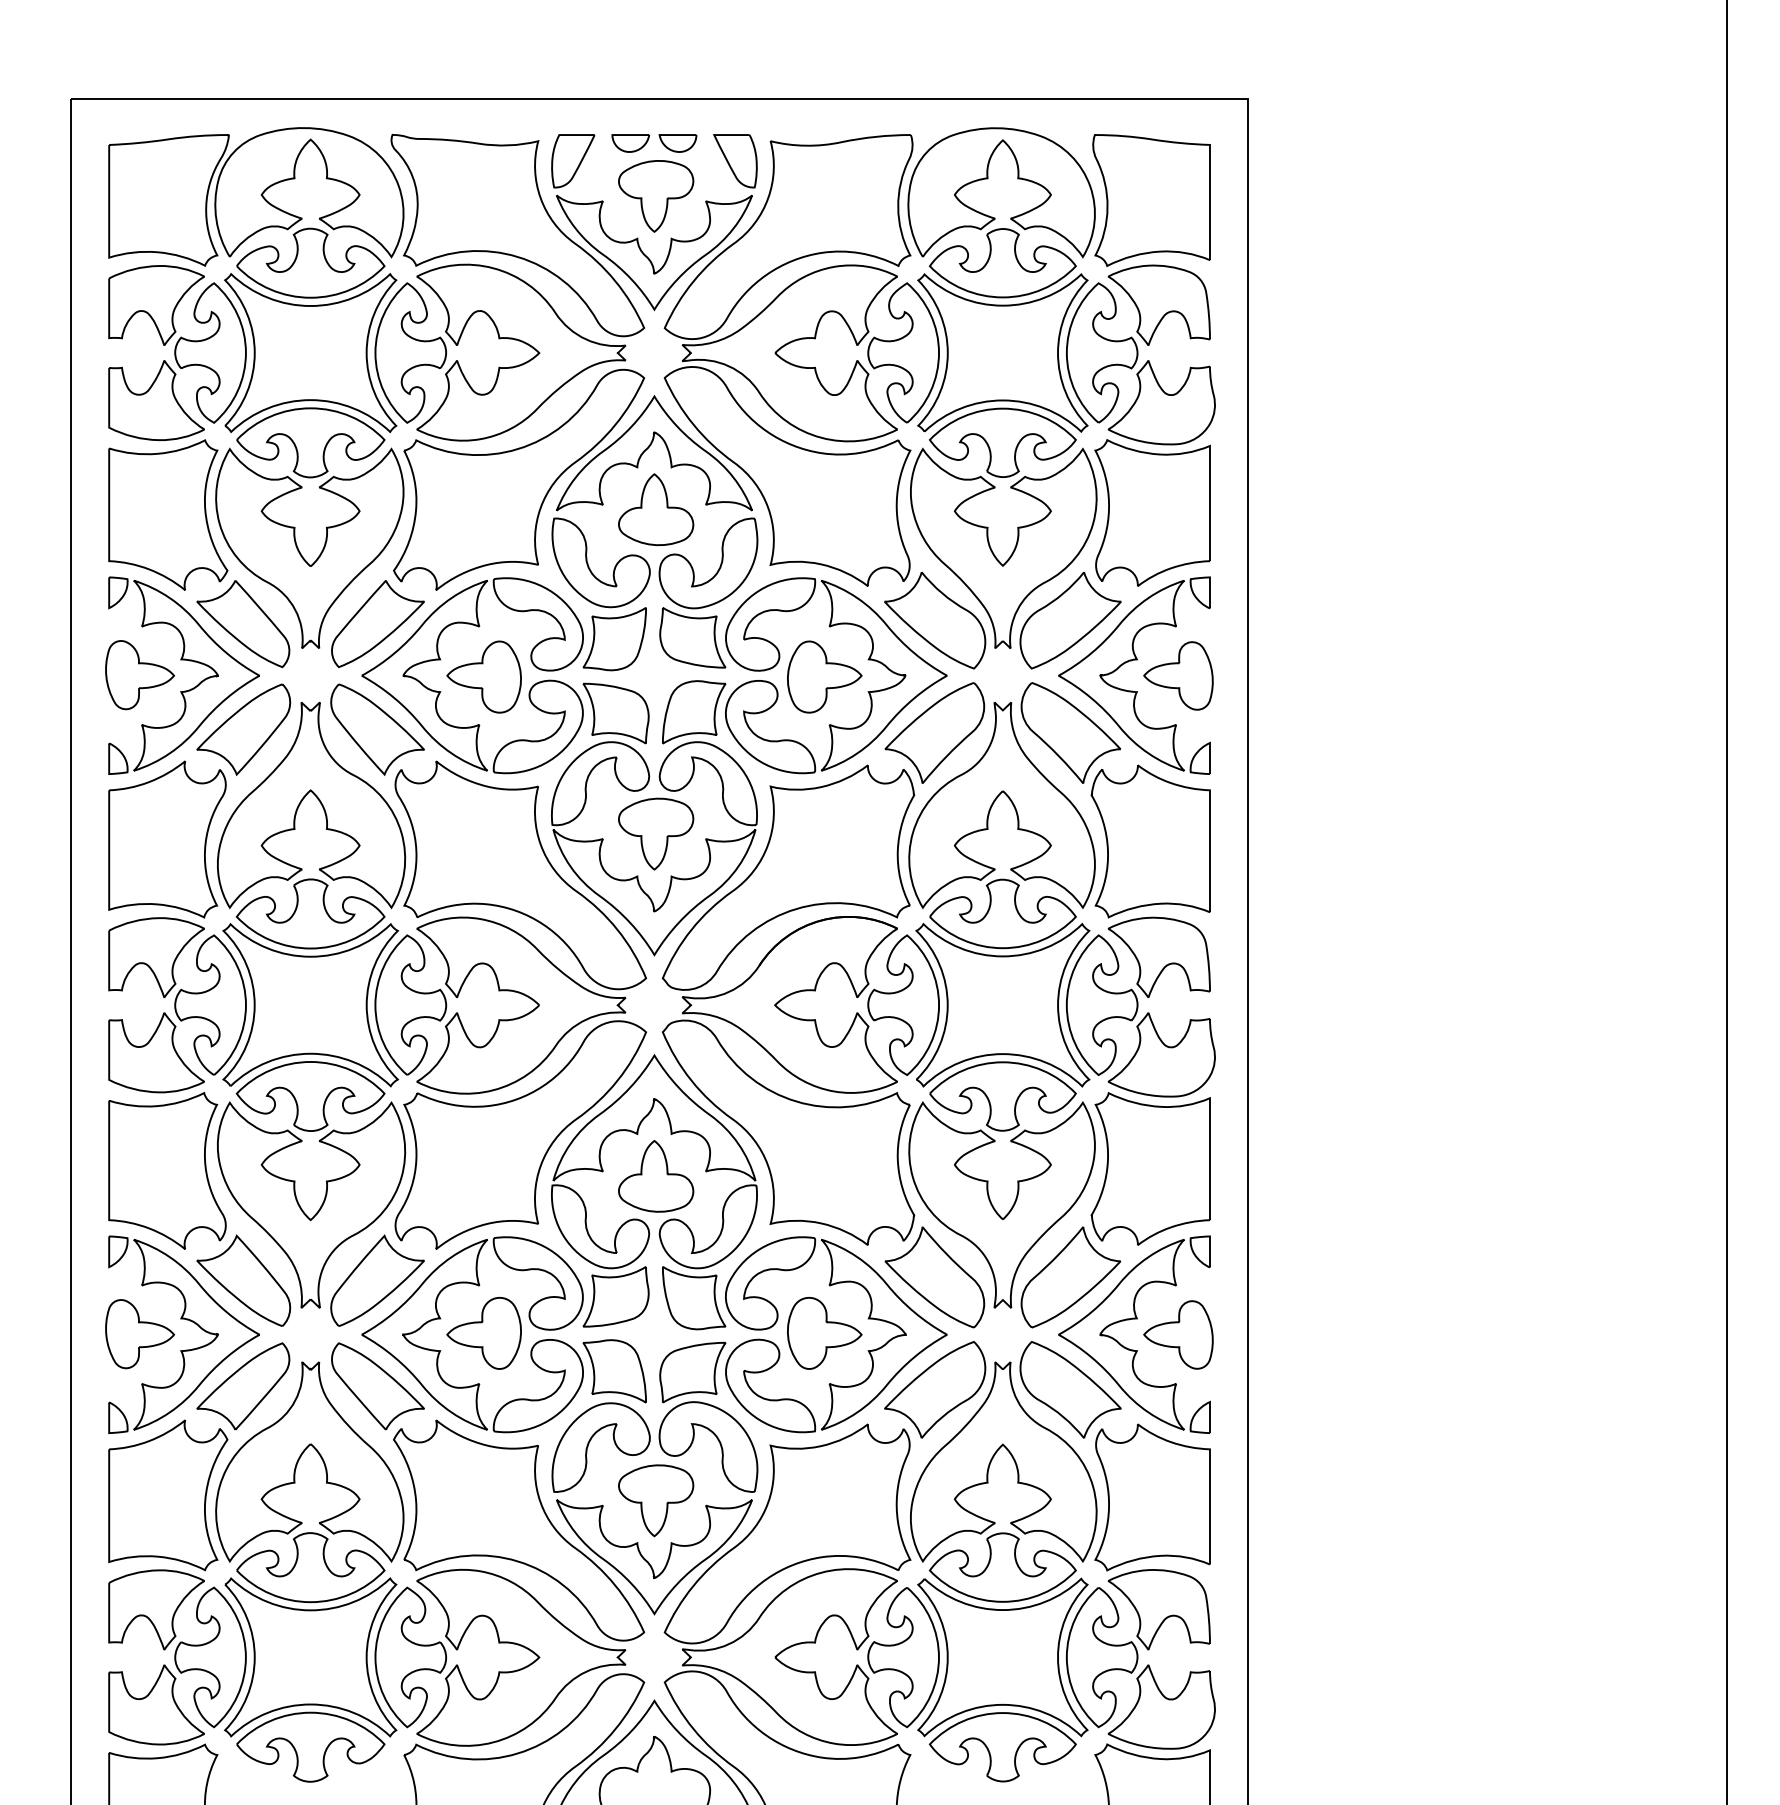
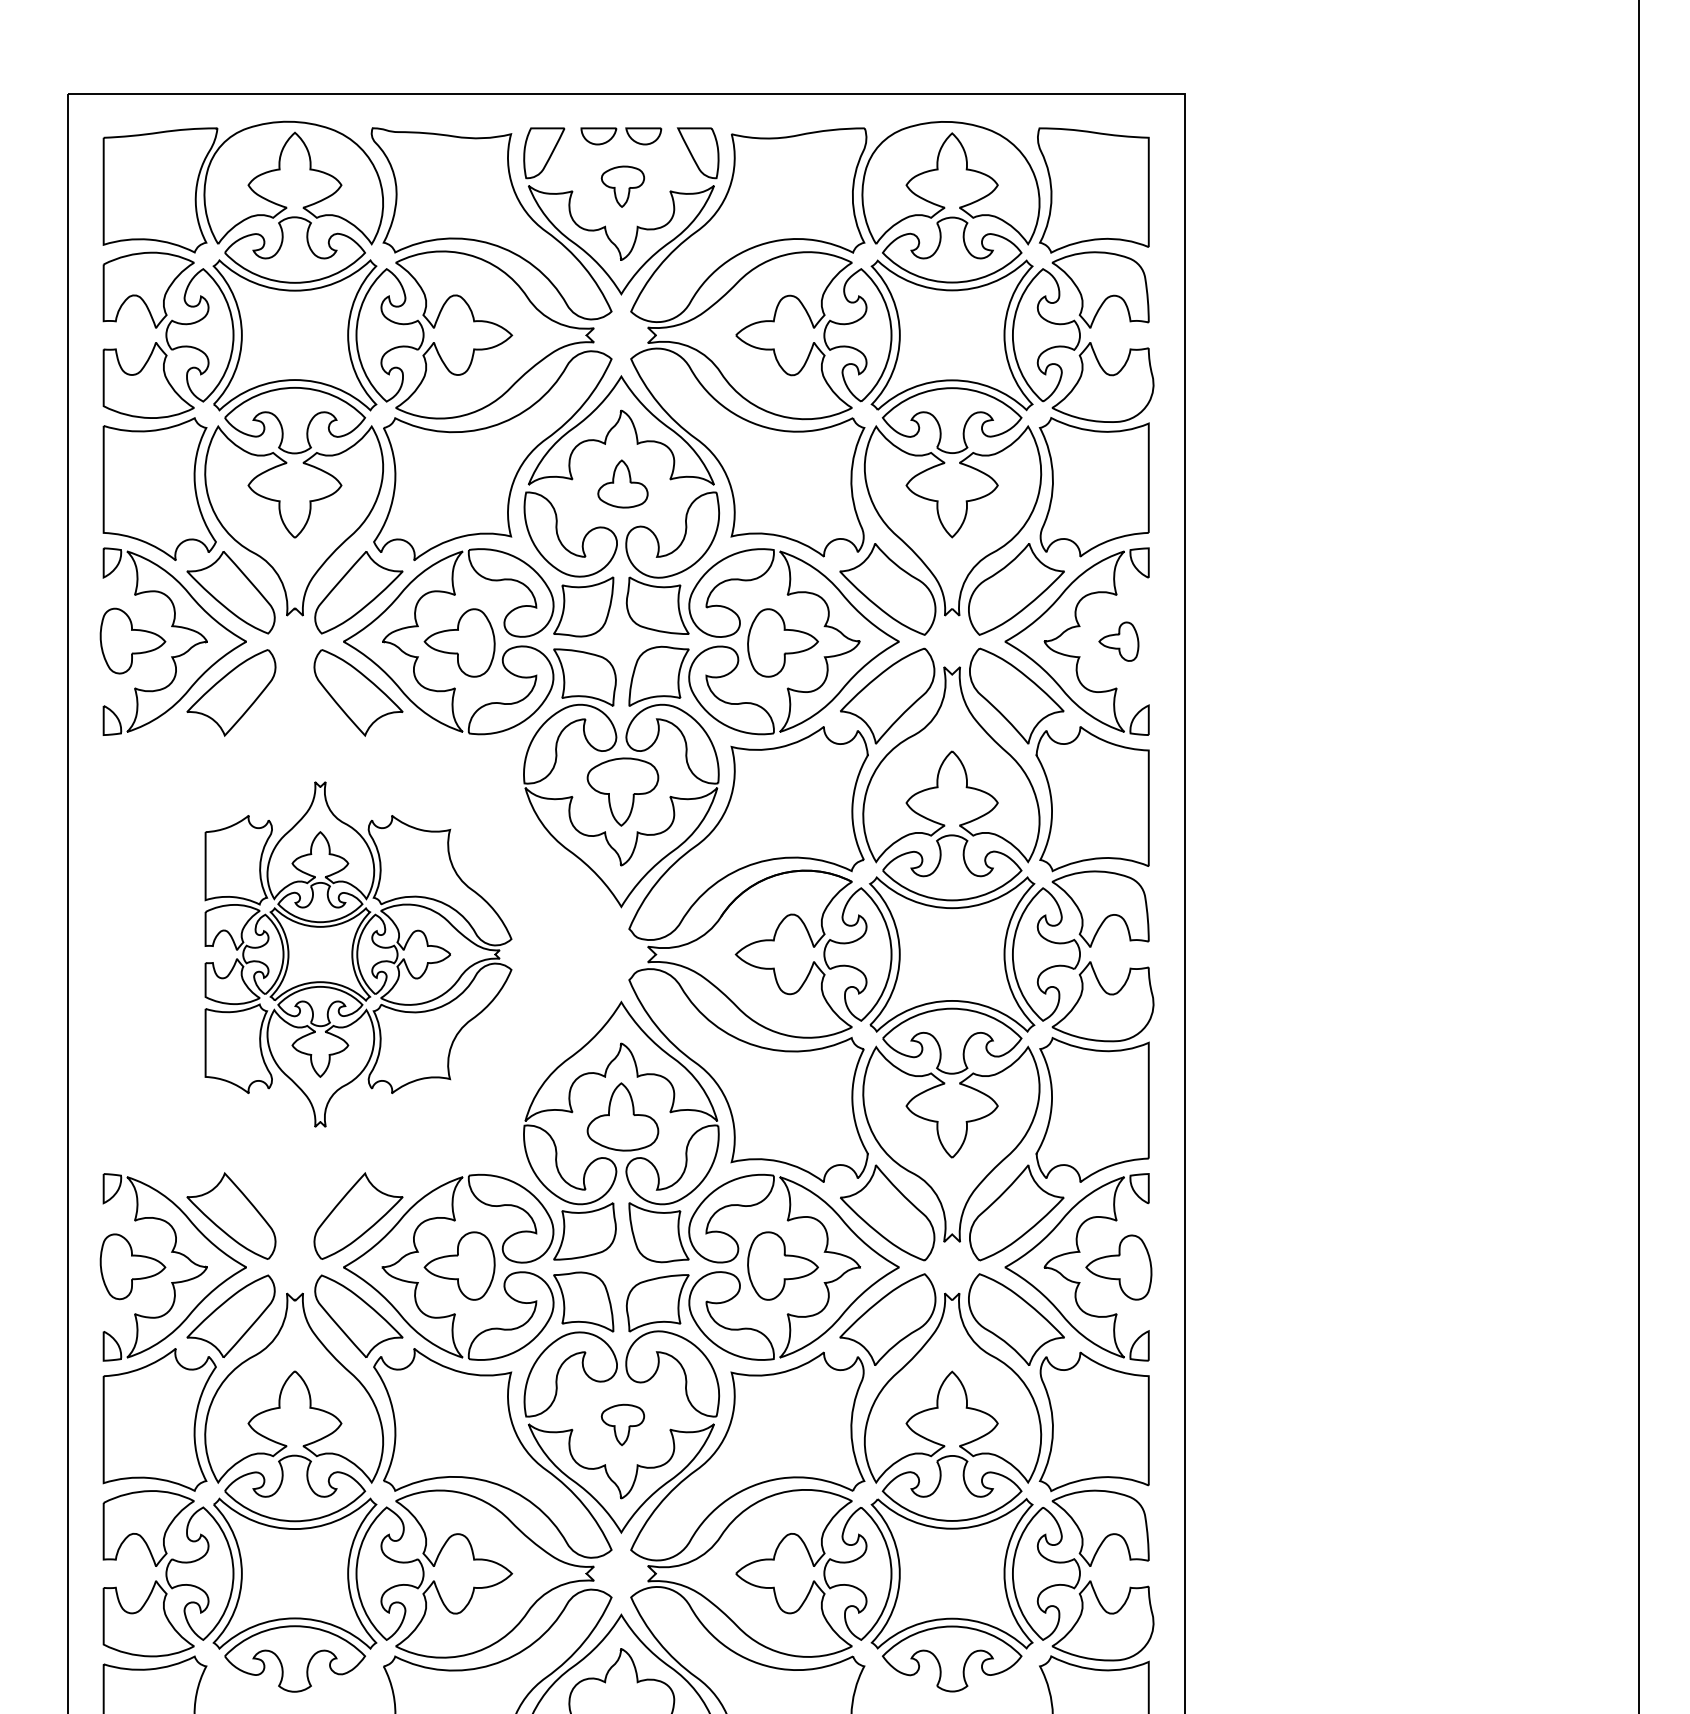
part: (655, 196) -> (622, 186), size x0.6
part: (655, 509) -> (622, 483), size x0.7
part: (1178, 675) -> (1118, 641), size x0.6
part: (377, 1005) -> (358, 954), size x0.6
part: (655, 1500) -> (622, 1424), size x0.6

